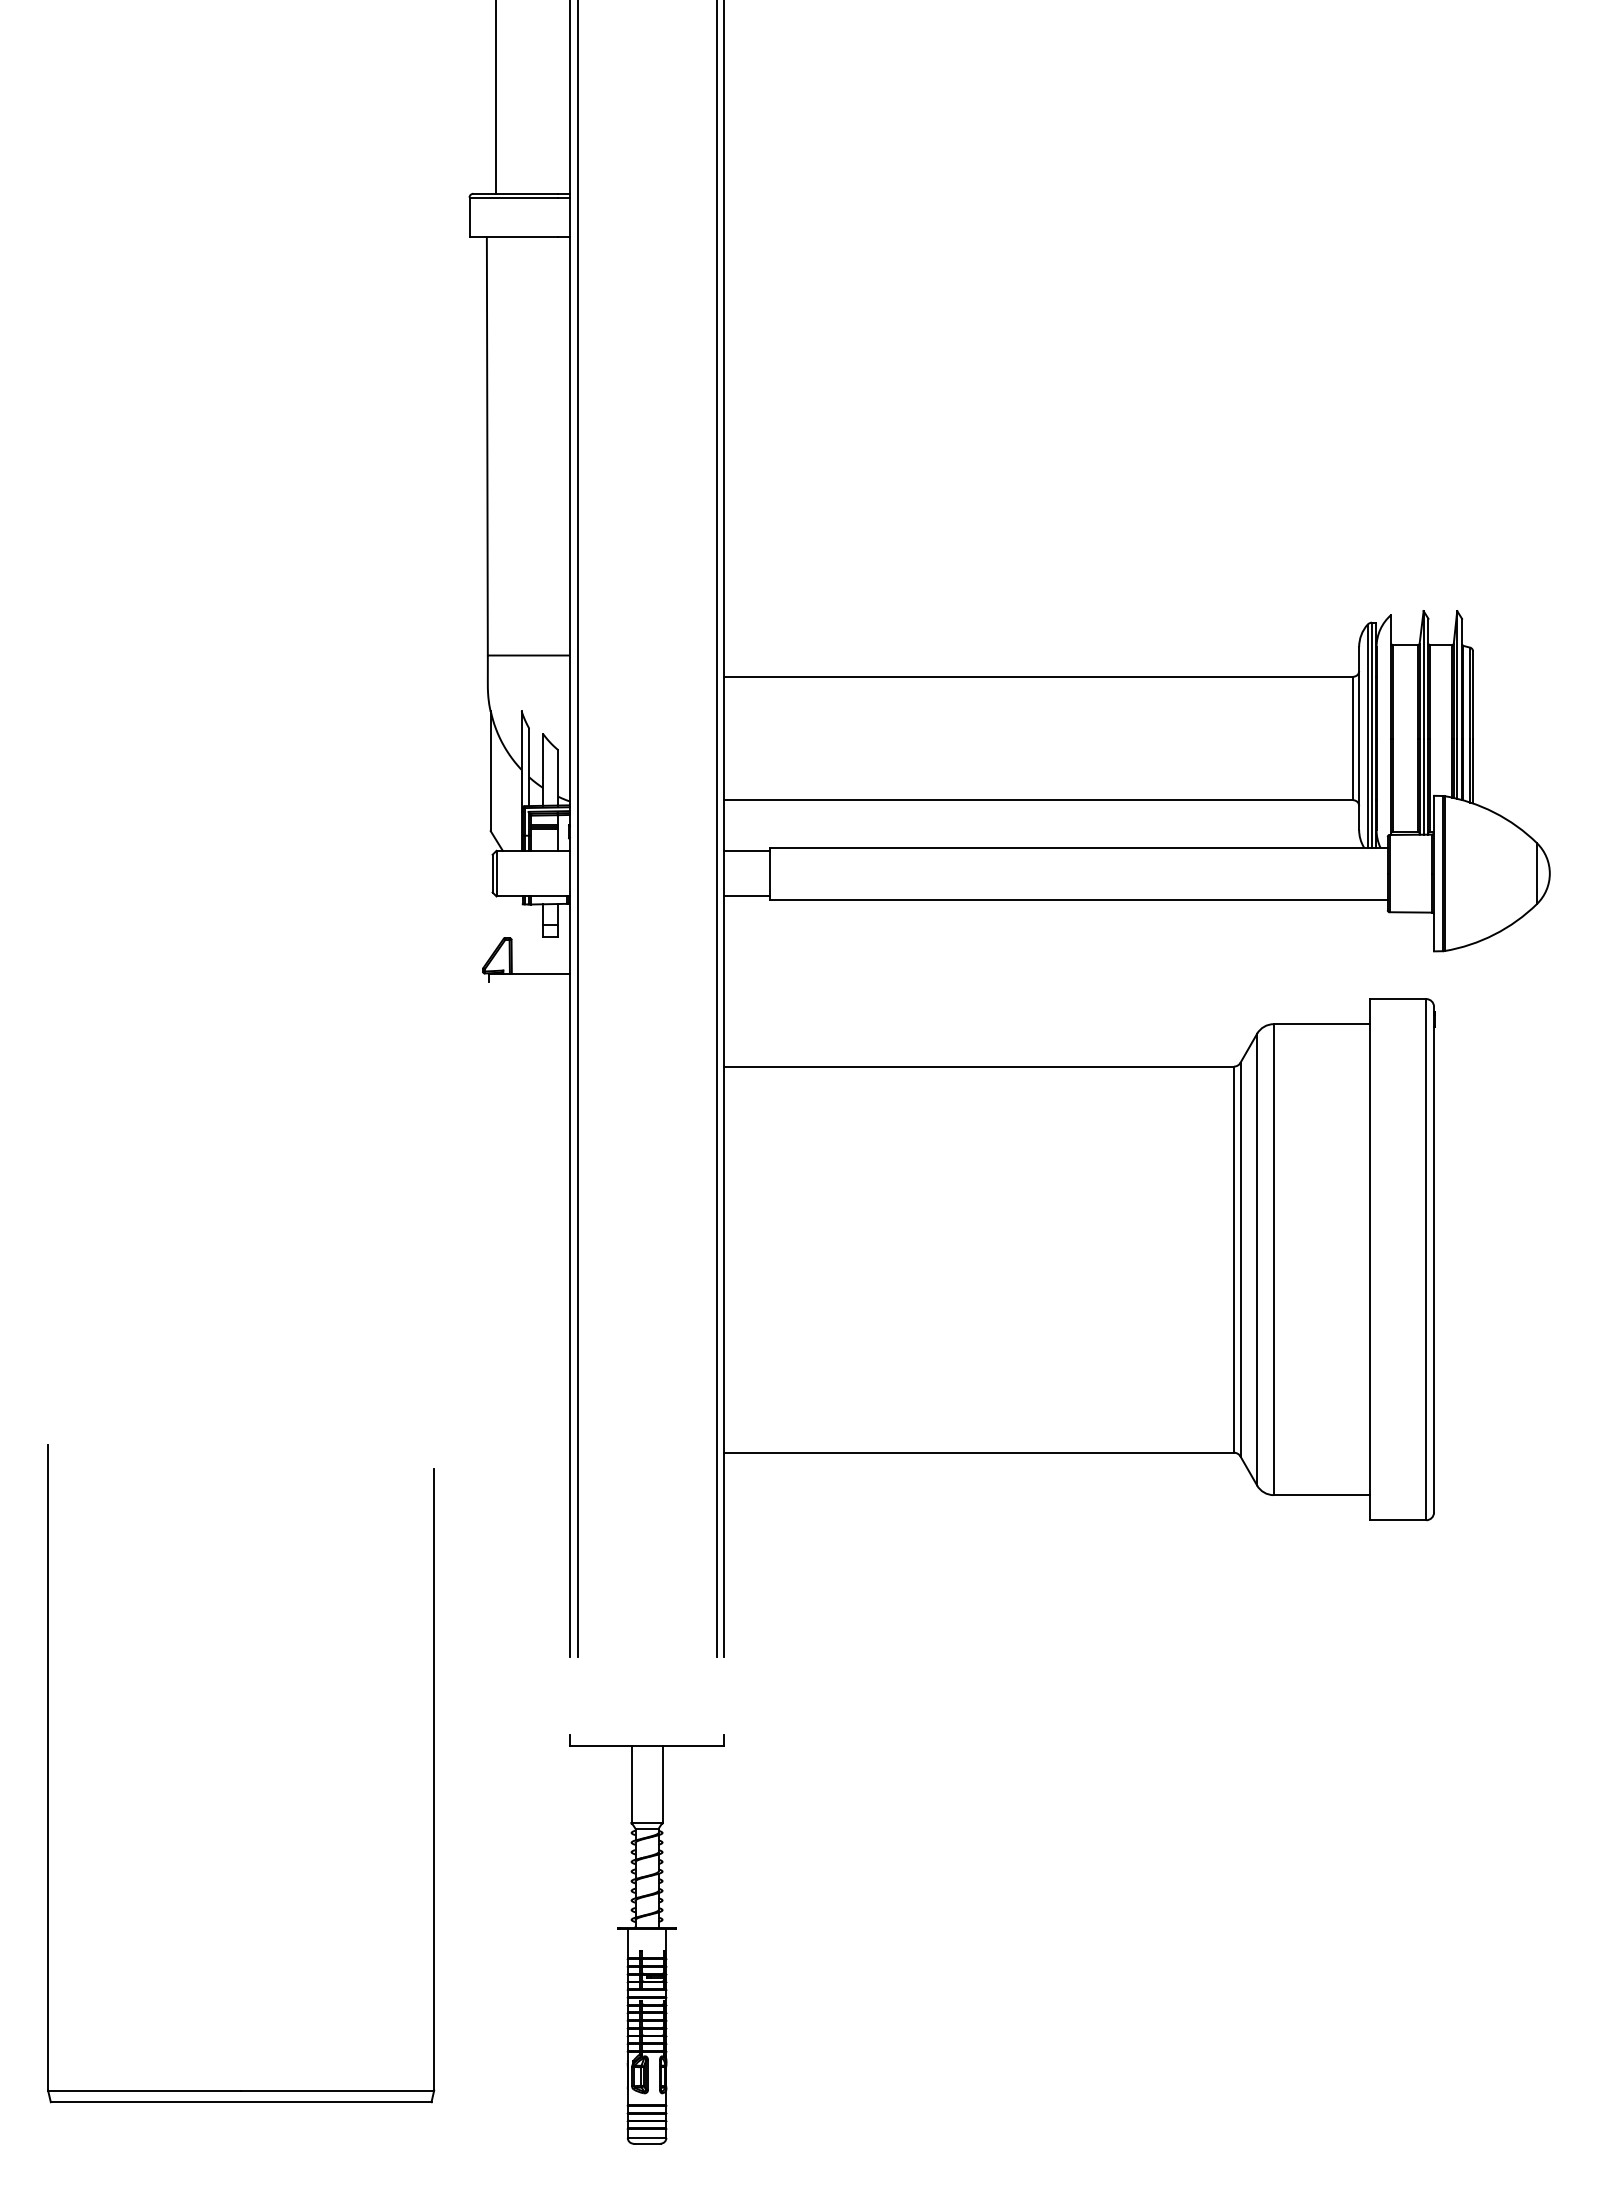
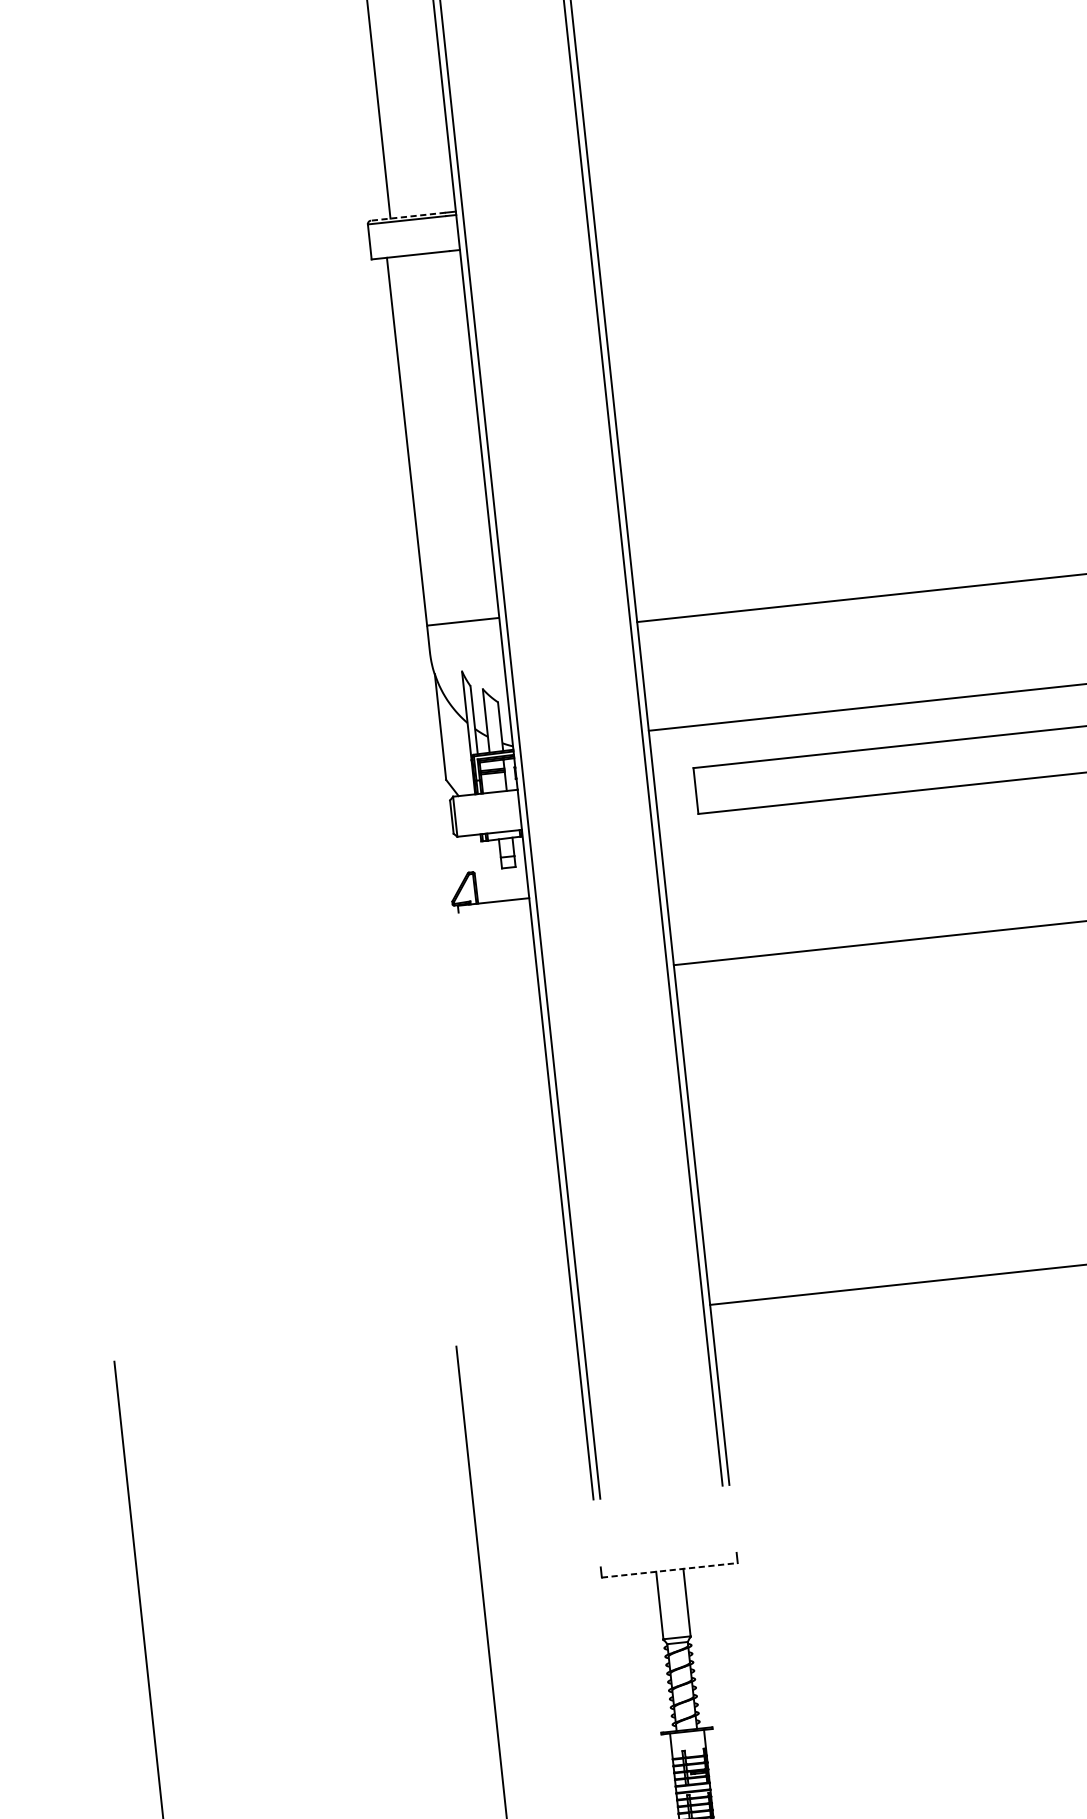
line: (515, 193) -> (408, 216), solid -> dashed
line: (747, 850) -> (673, 772), removed
line: (747, 896) -> (678, 813), removed
line: (647, 1746) -> (670, 1570), solid -> dashed

